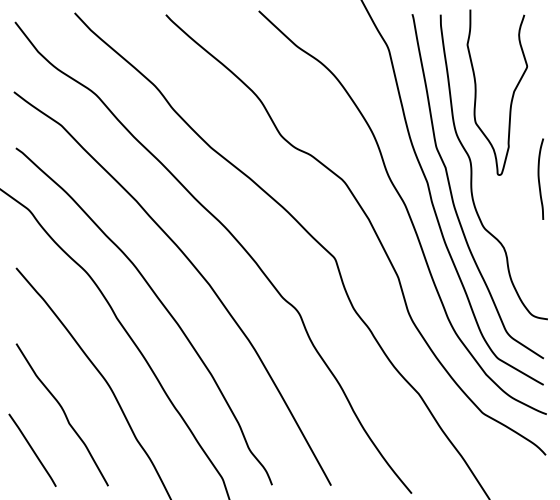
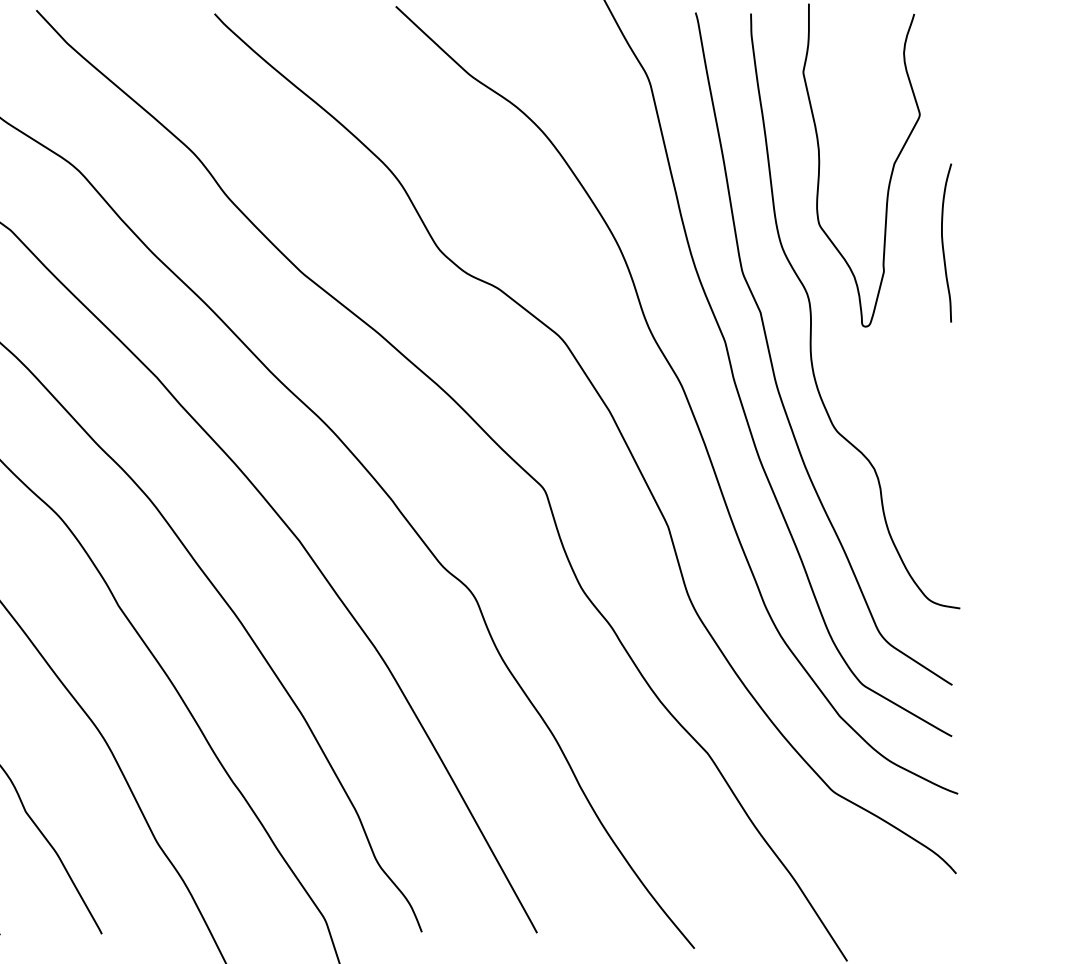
curve: (539, 178) -> (943, 241), moved

